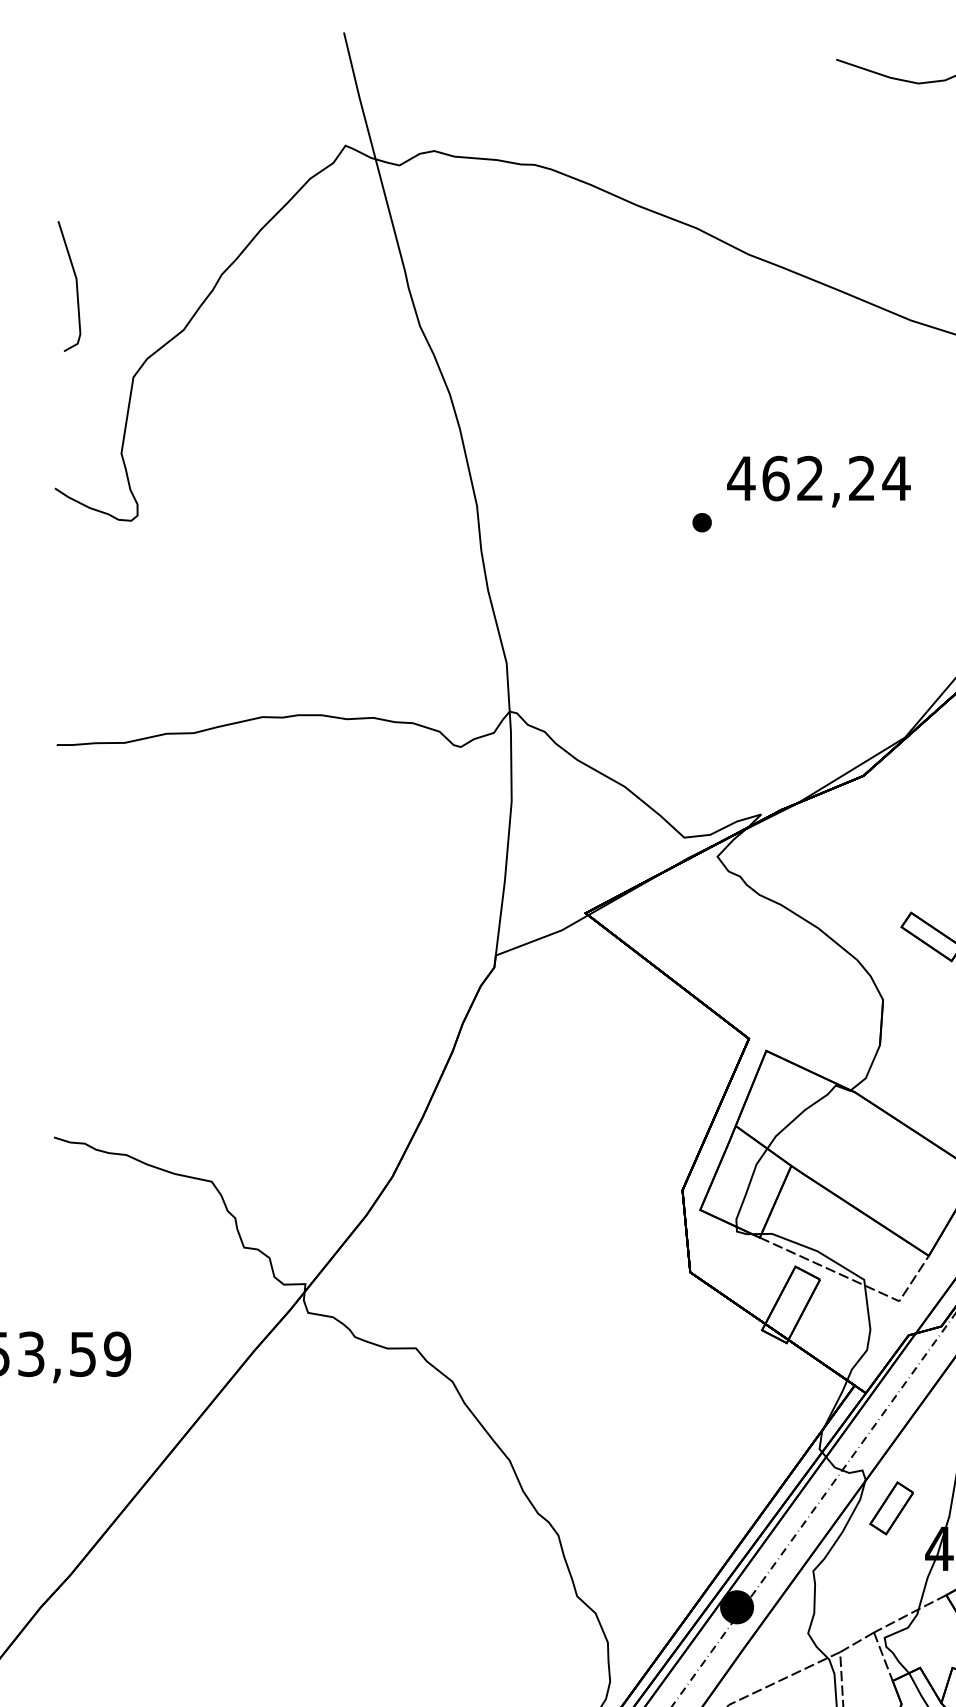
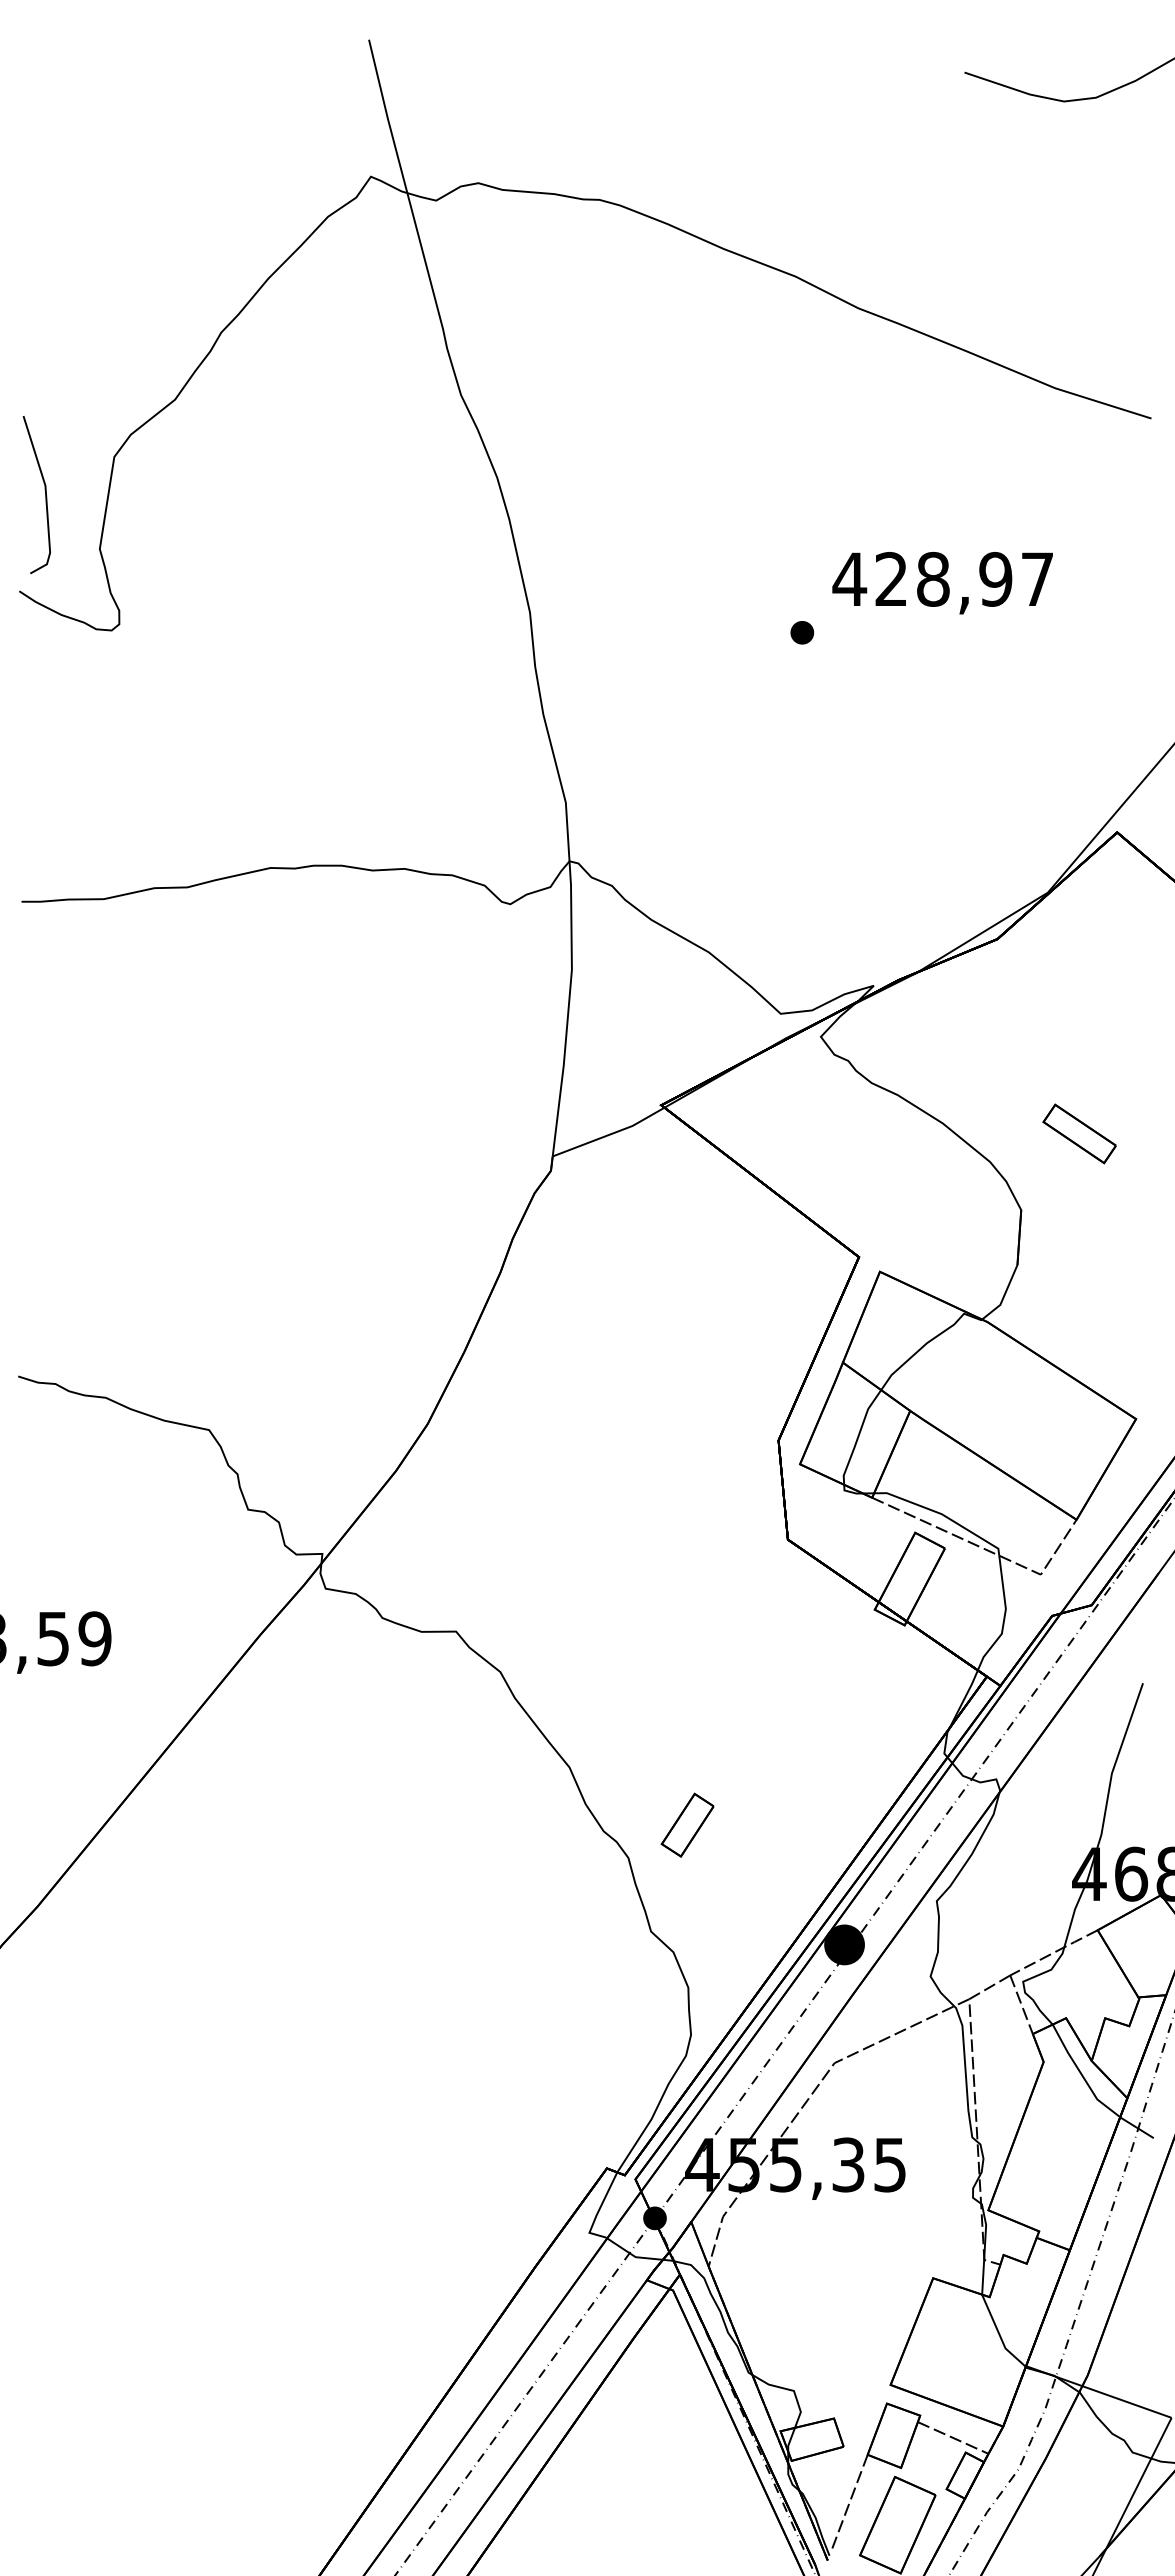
line: (75, 282) -> (44, 490), moved
text: (836, 477) -> (964, 578), 462,24 -> 428,97
part: (891, 1507) -> (687, 1824), moved

